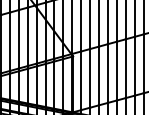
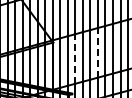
line: (125, 68) -> (97, 52), solid -> dashed
line: (99, 76) -> (75, 59), solid -> dashed

